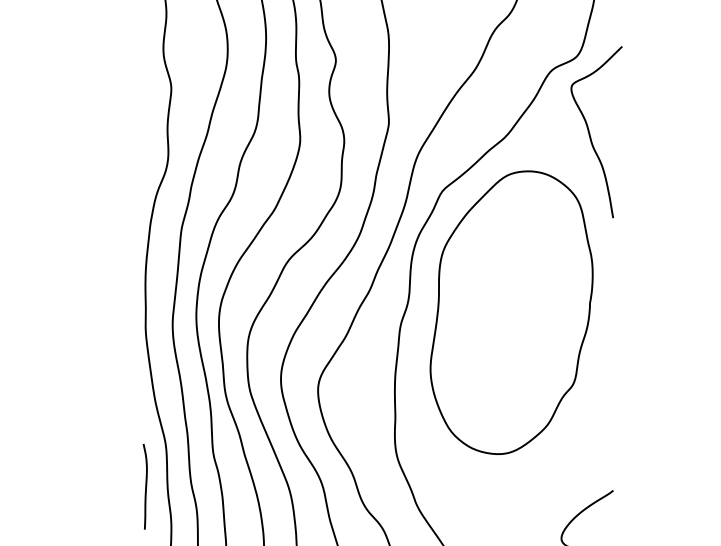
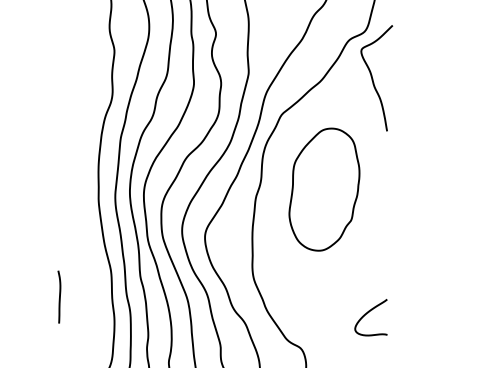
part: (511, 312) -> (324, 189), size x0.7
curve: (145, 485) -> (59, 296), moved

